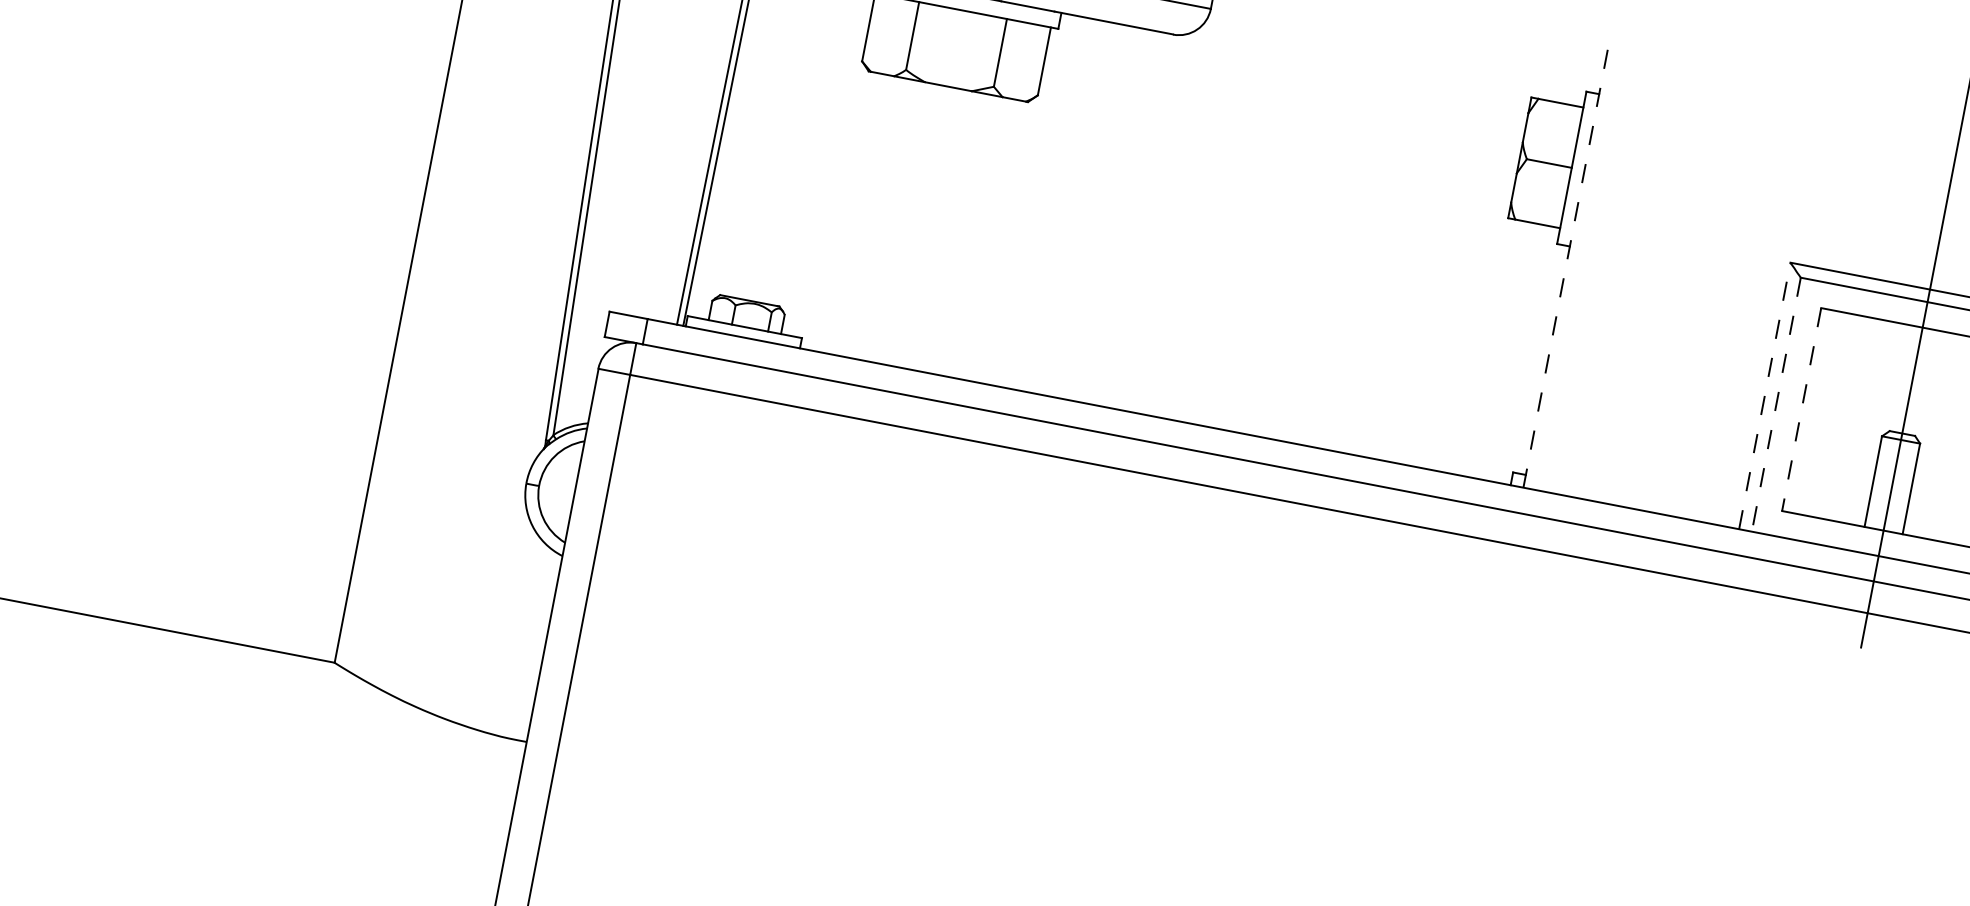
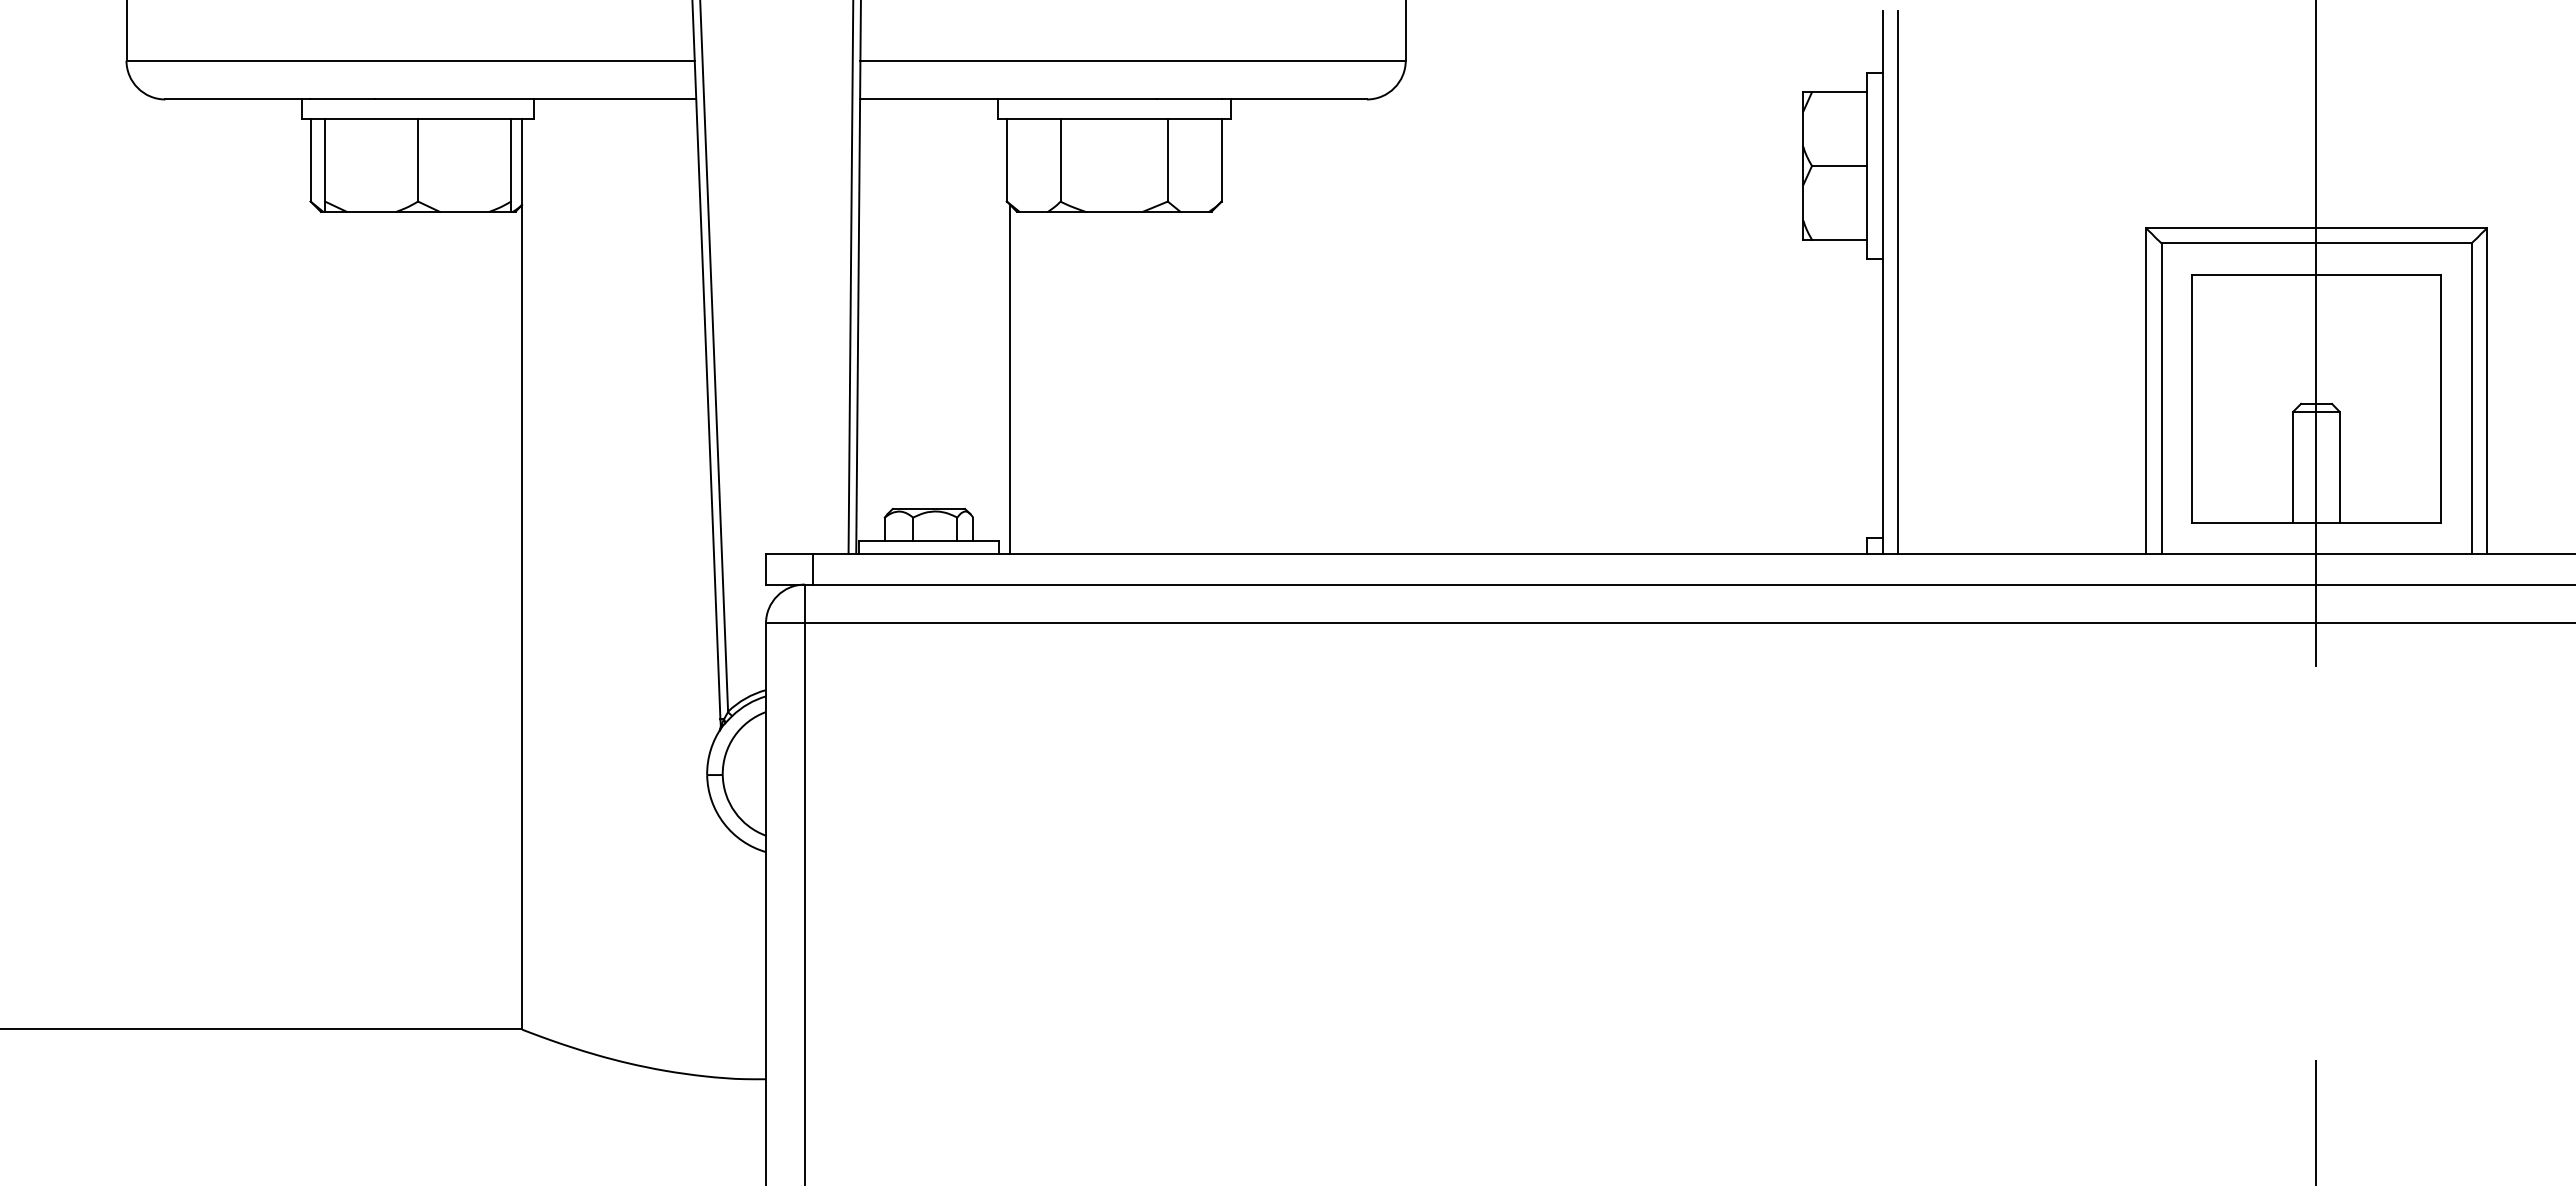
line: (837, 207) -> (1010, 379), added
line: (1566, 264) -> (1882, 281), dashed -> solid
line: (1578, 267) -> (1897, 281), added
line: (1764, 395) -> (2145, 390), dashed -> solid
line: (1776, 405) -> (2161, 399), dashed -> solid
line: (1801, 409) -> (2192, 398), dashed -> solid

